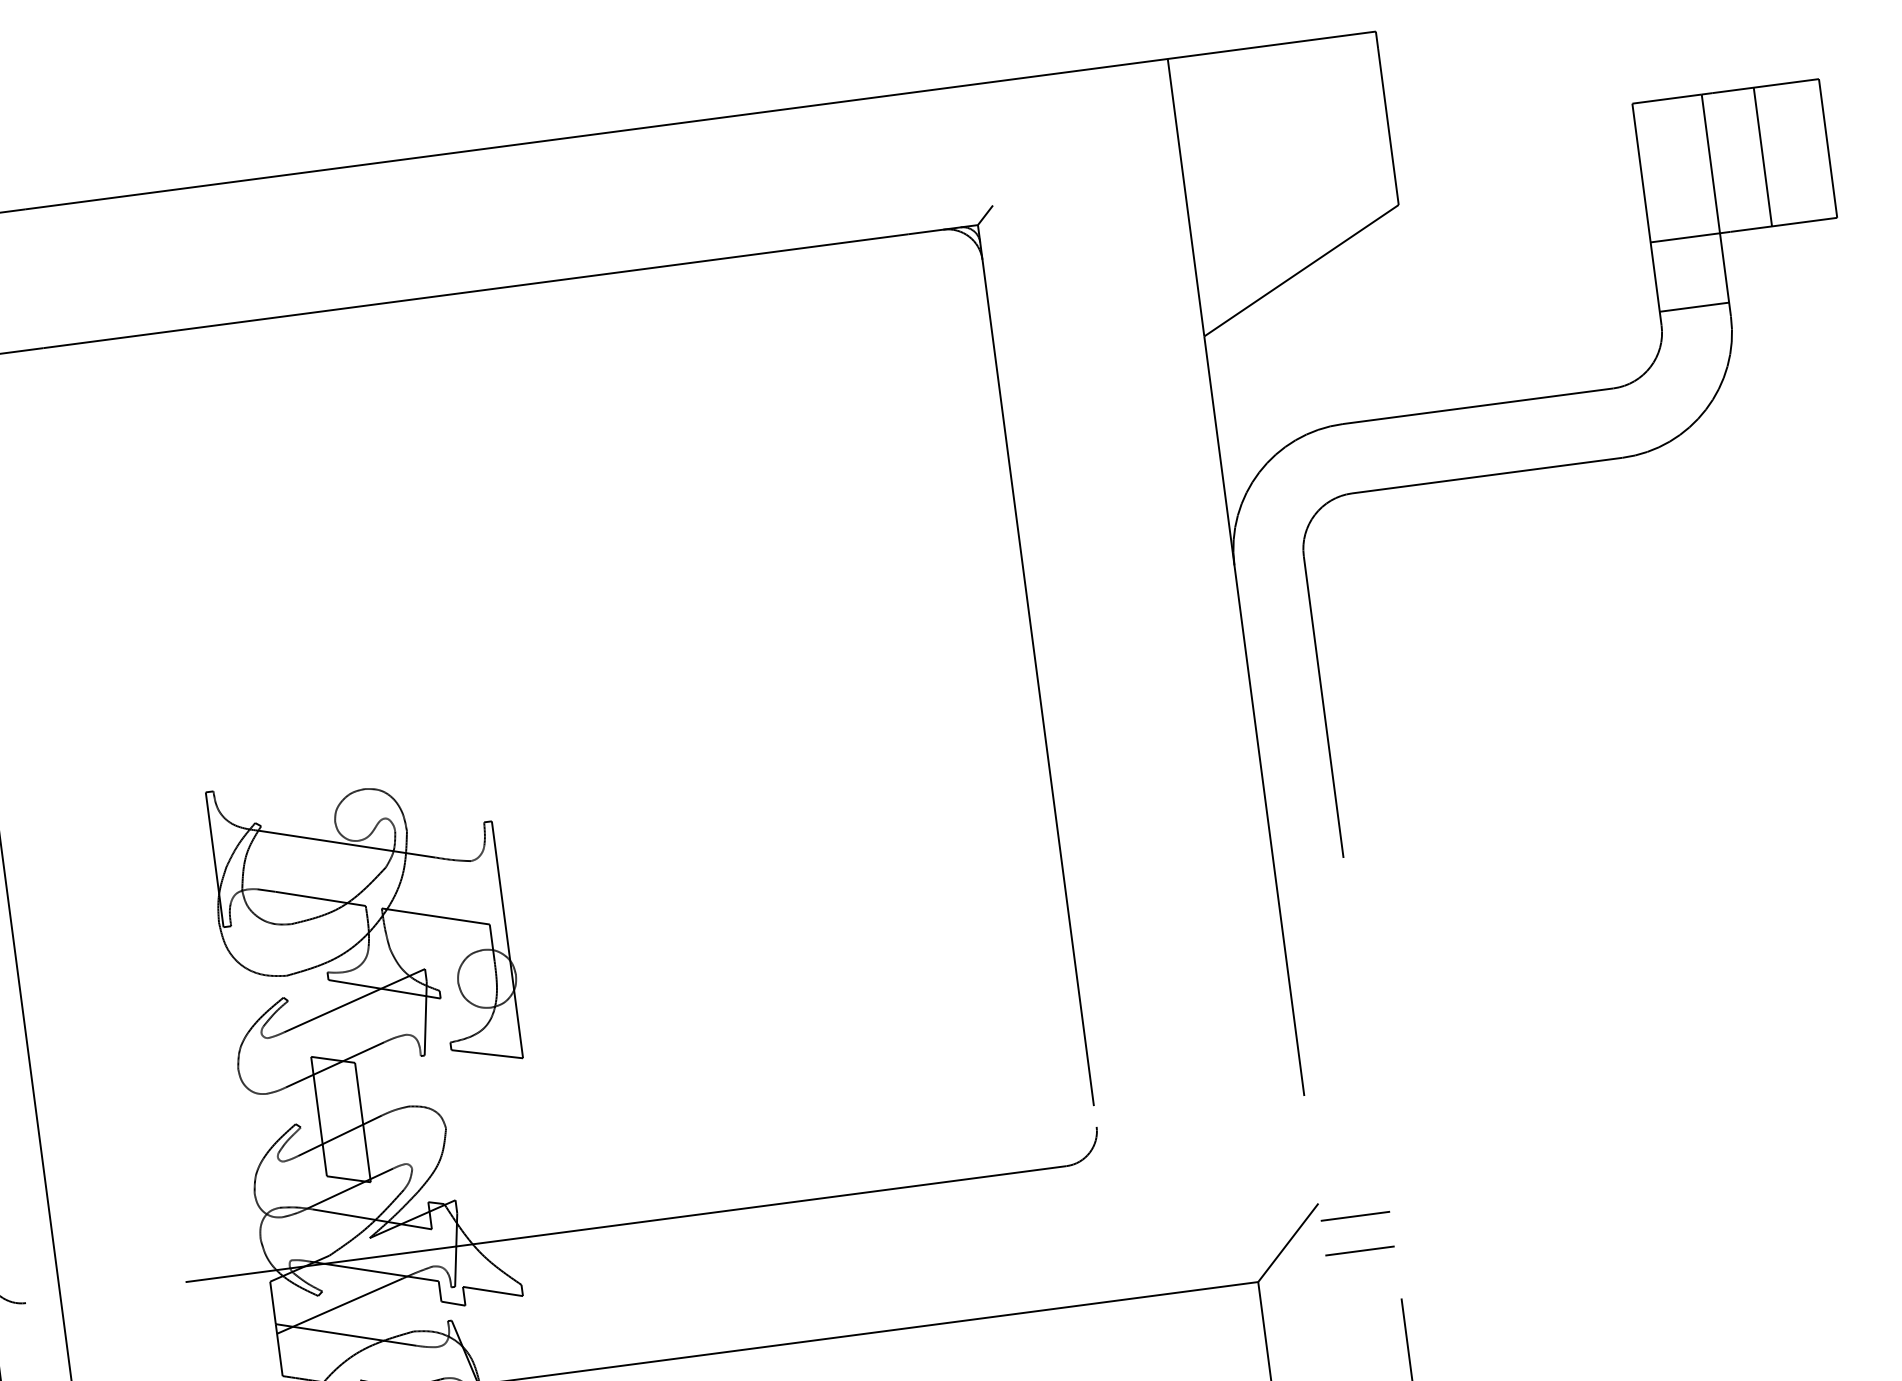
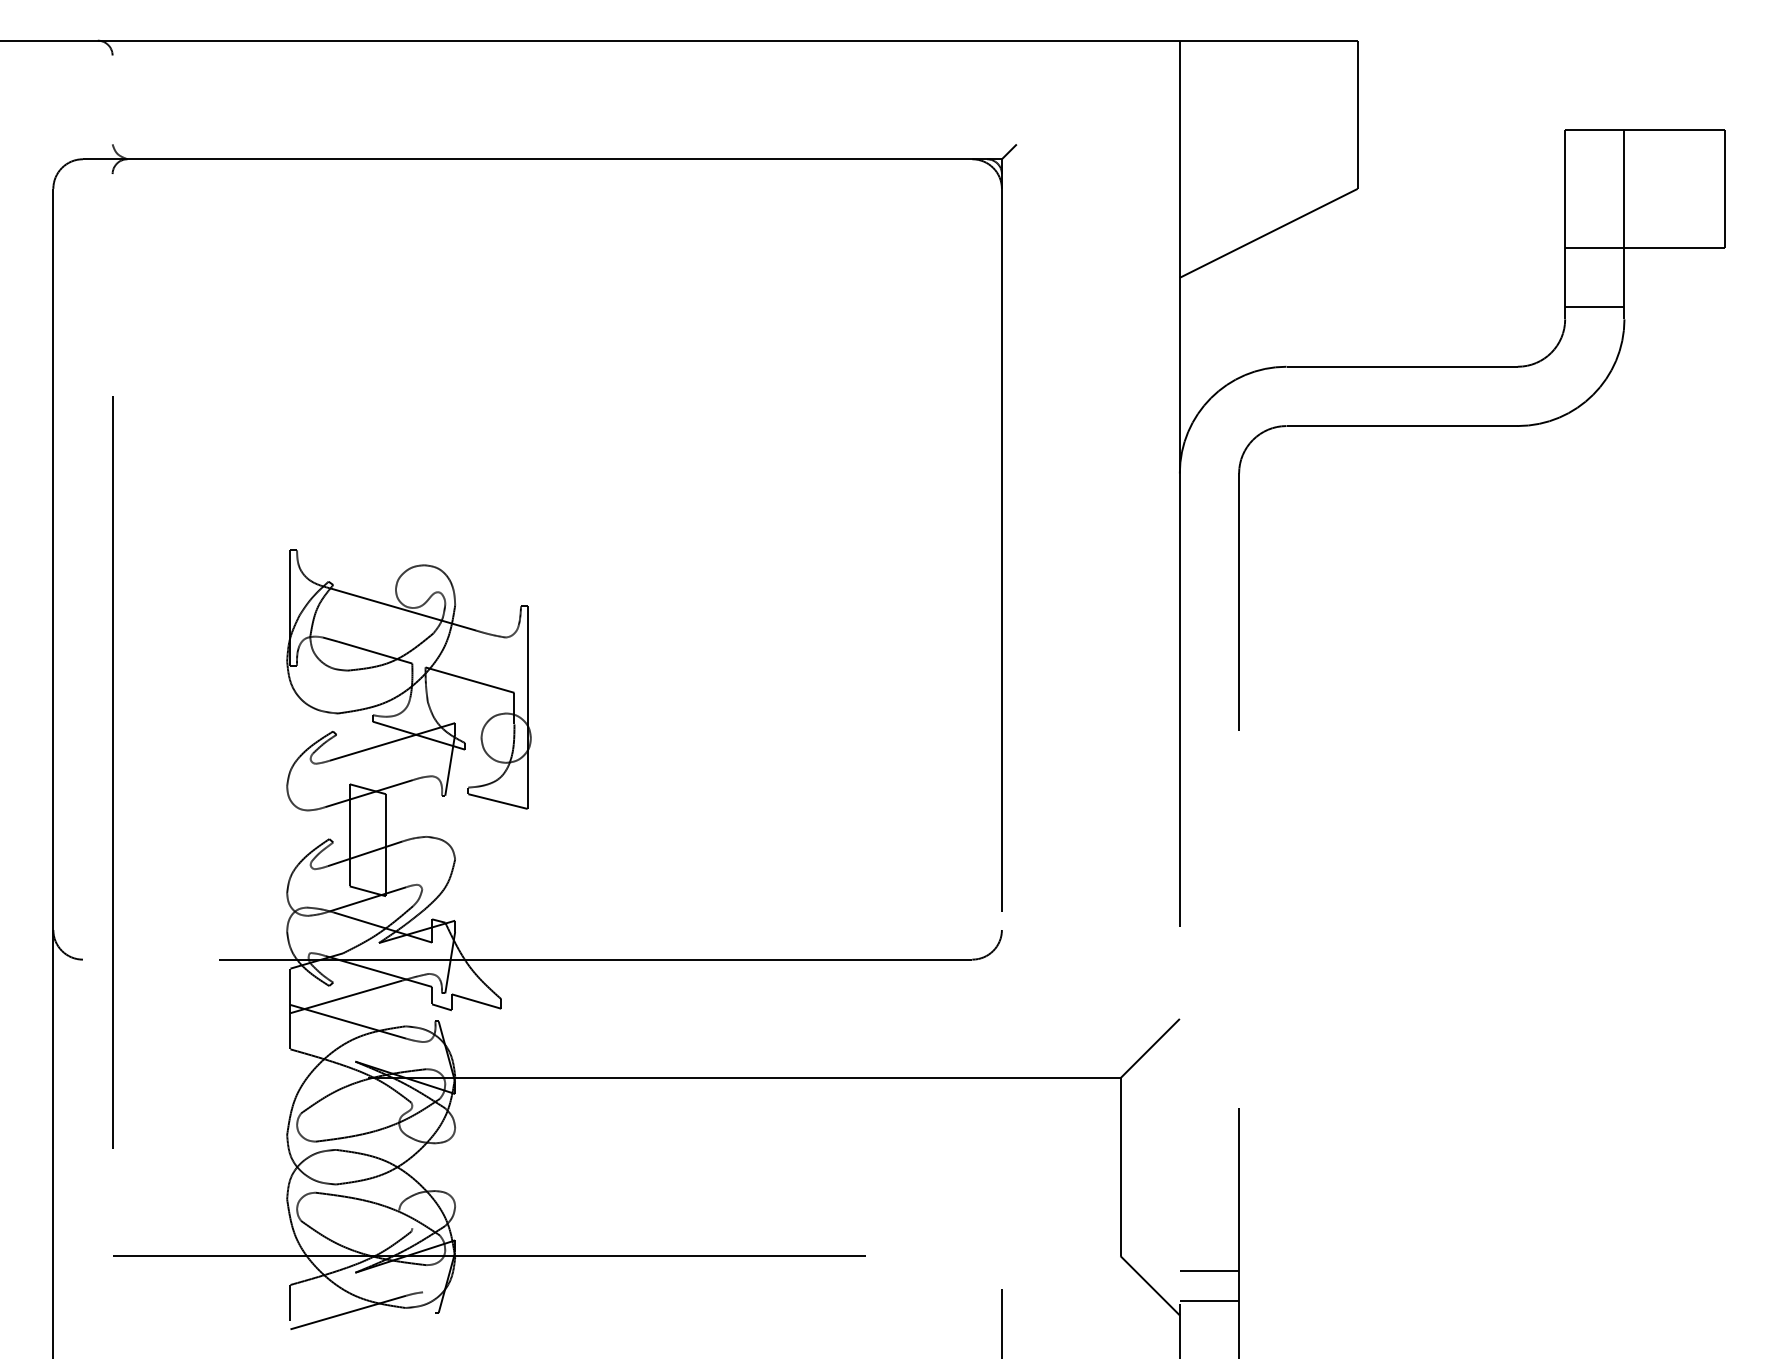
line: (1762, 156) -> (1668, 188), removed
line: (1355, 1216) -> (1209, 1033), removed
line: (1359, 1249) -> (1209, 1062), removed

